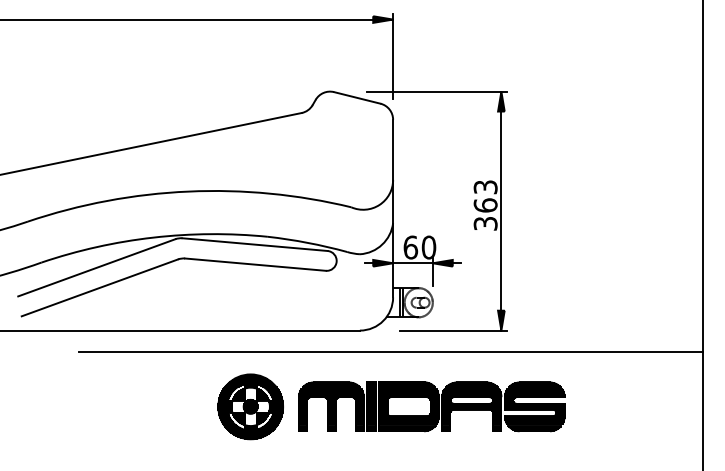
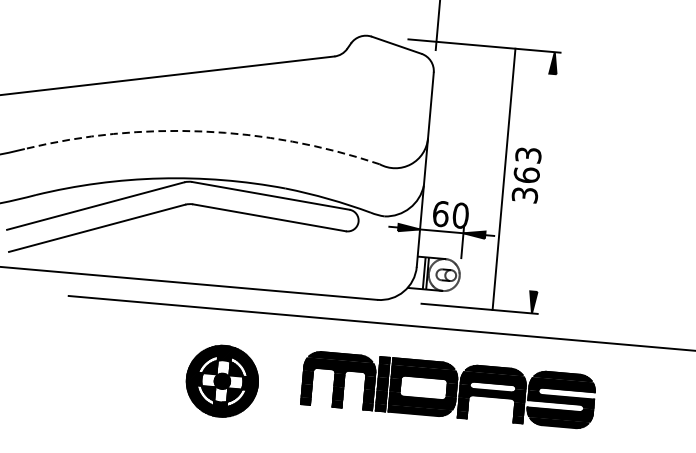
arc: (188, 191) -> (203, 131), solid -> dashed
line: (501, 210) -> (504, 178), moved
part: (250, 406) -> (222, 380), moved

